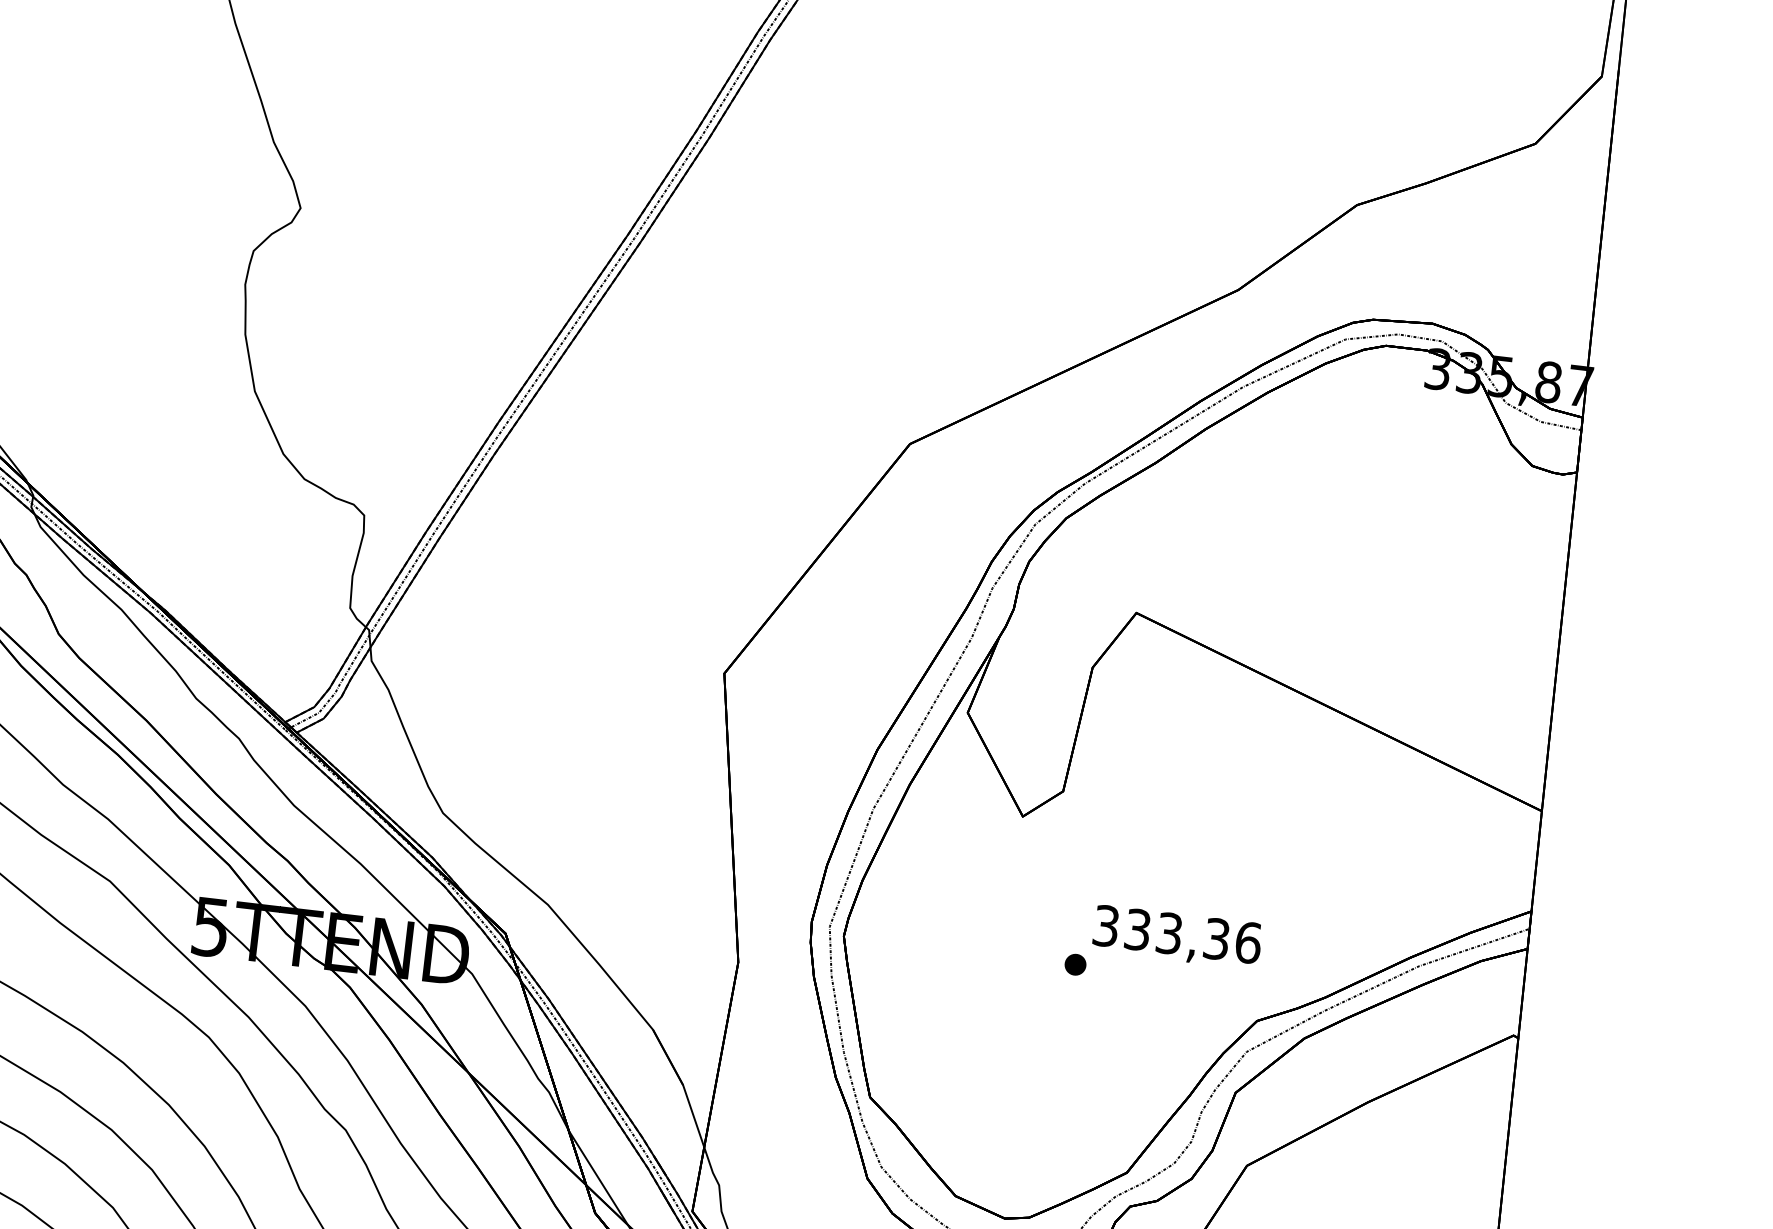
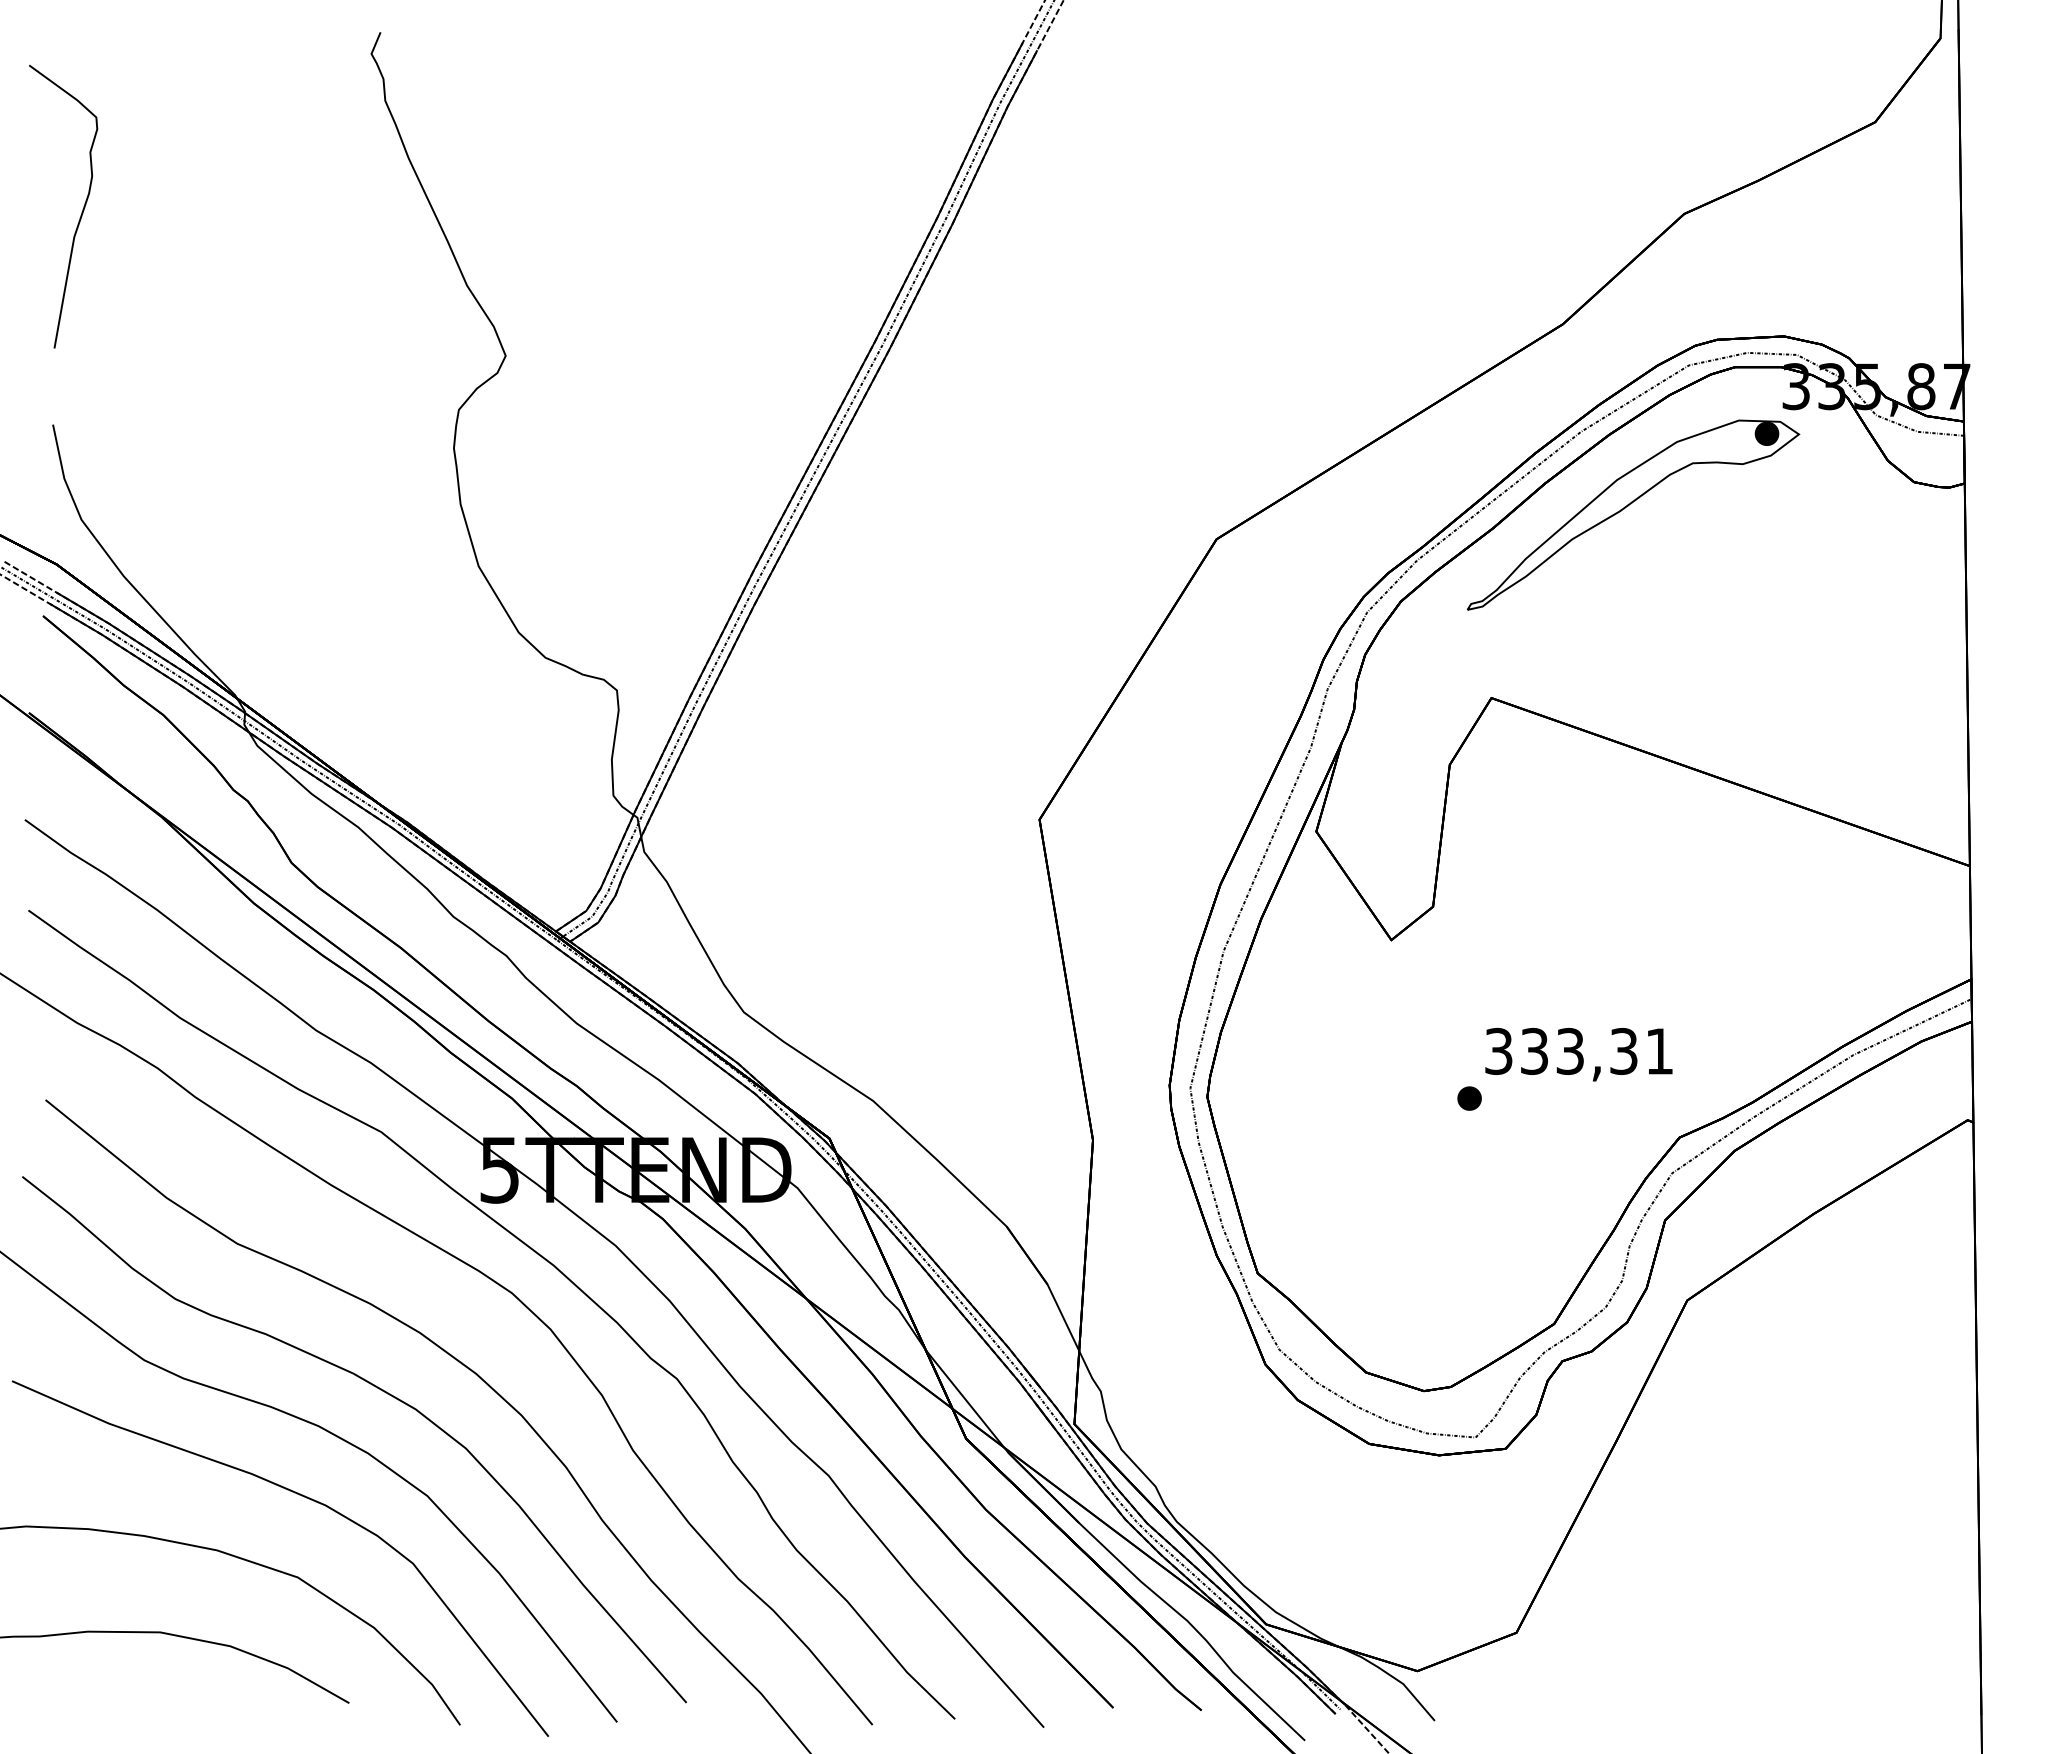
part: (1277, 457) -> (1628, 506), added
text: (1248, 942) -> (1659, 1051), 333,36 -> 333,31

